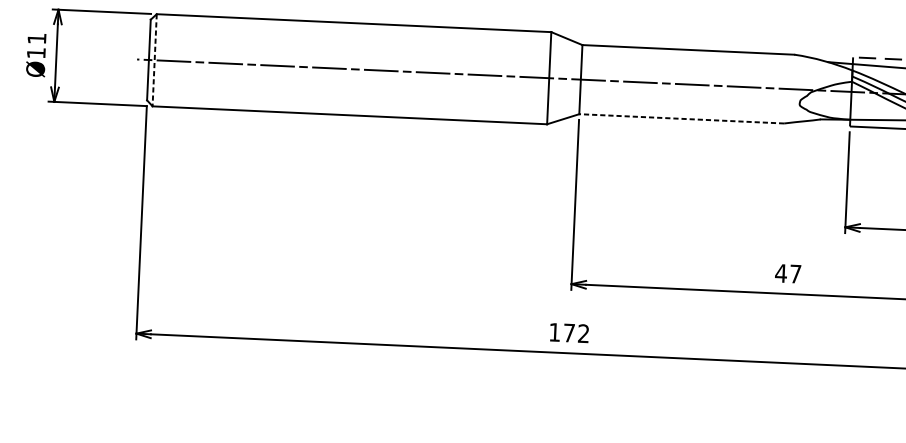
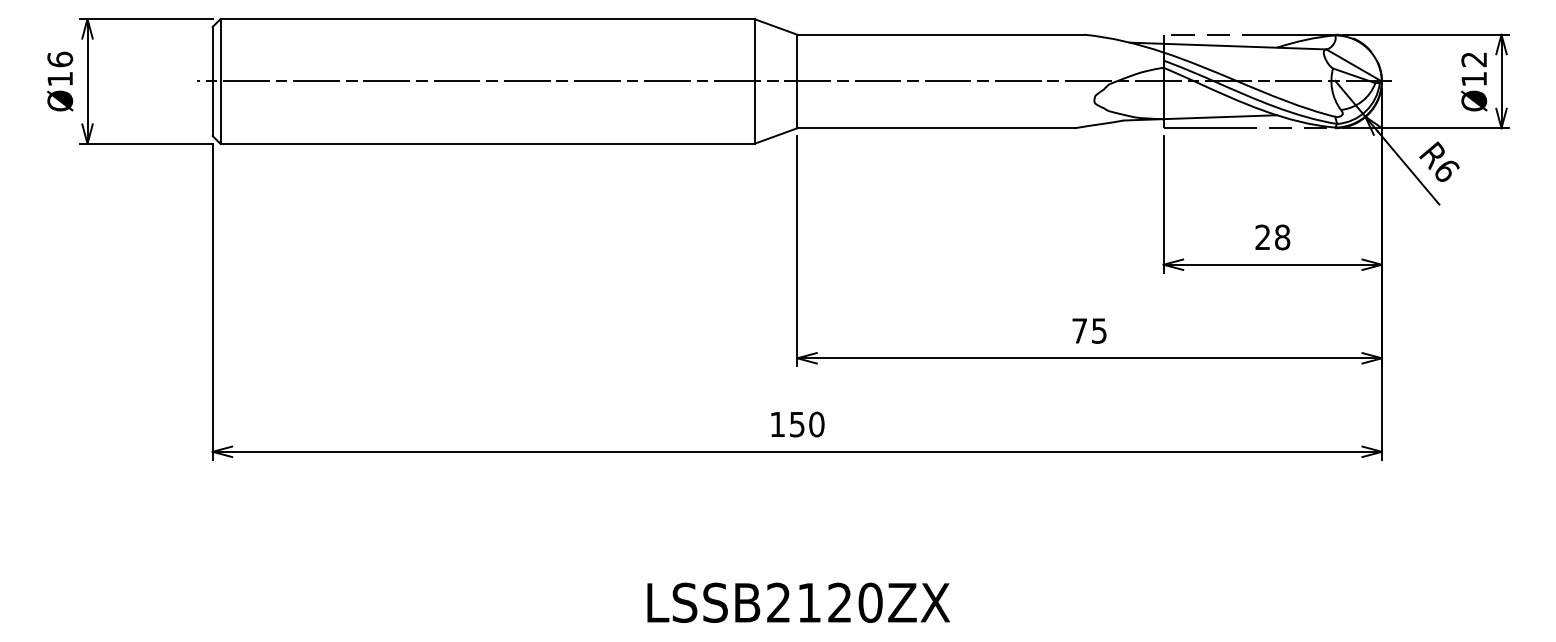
text: (37, 38) -> (60, 59), Ø11 -> Ø16
line: (154, 61) -> (220, 82), dashed -> solid
line: (681, 119) -> (935, 128), dashed -> solid
text: (787, 273) -> (1088, 330), 47 -> 75
text: (576, 333) -> (807, 424), 172 -> 150

